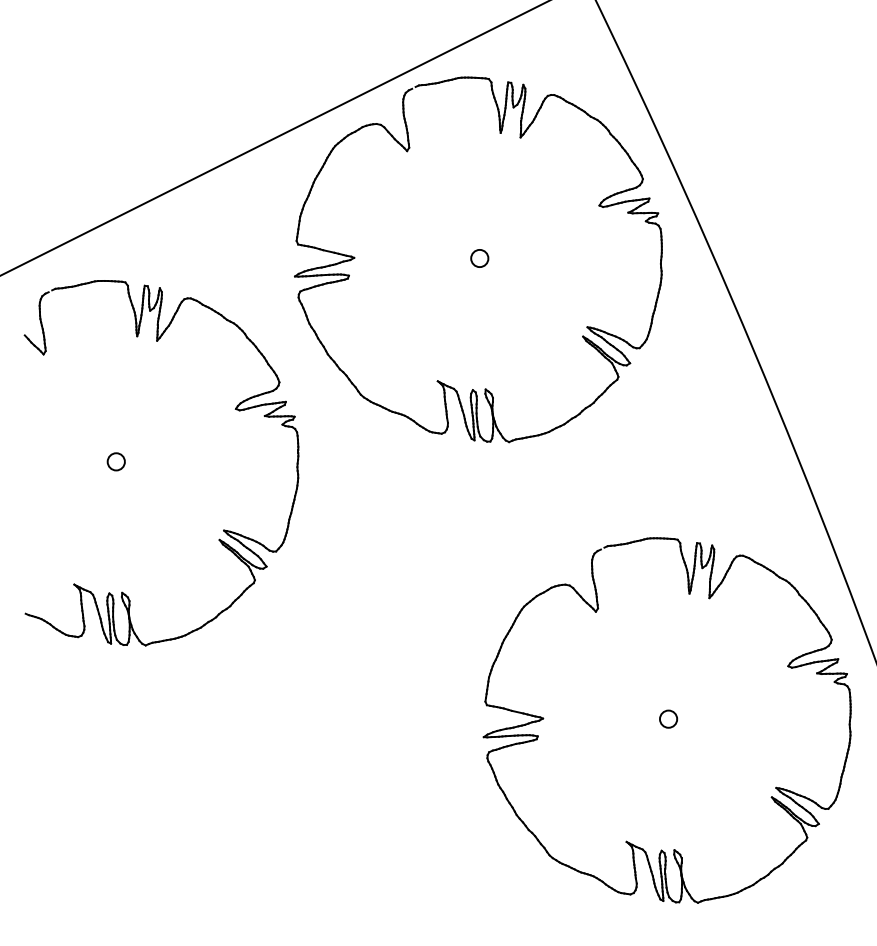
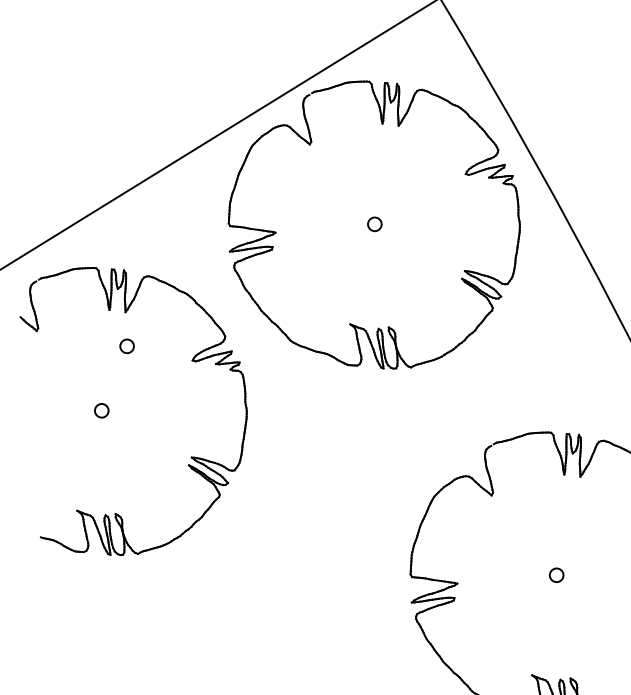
circle: (154, 383) -> (126, 346), added

